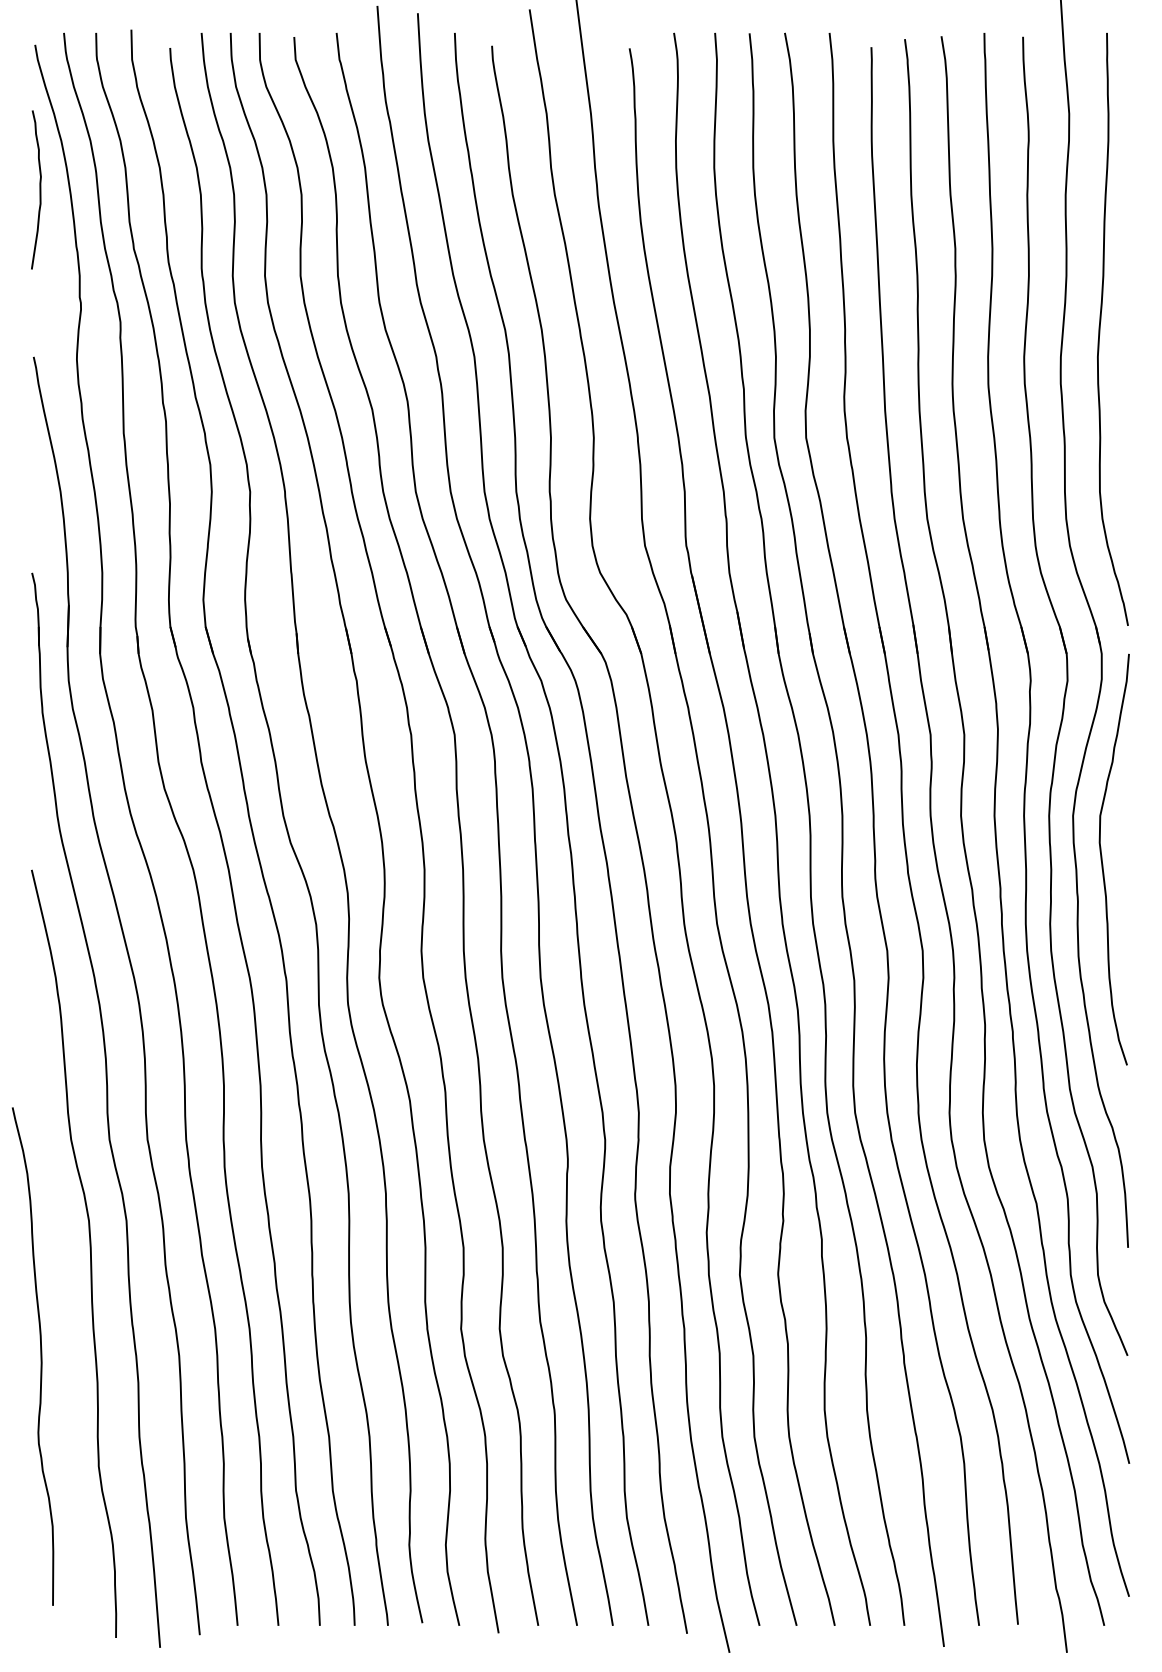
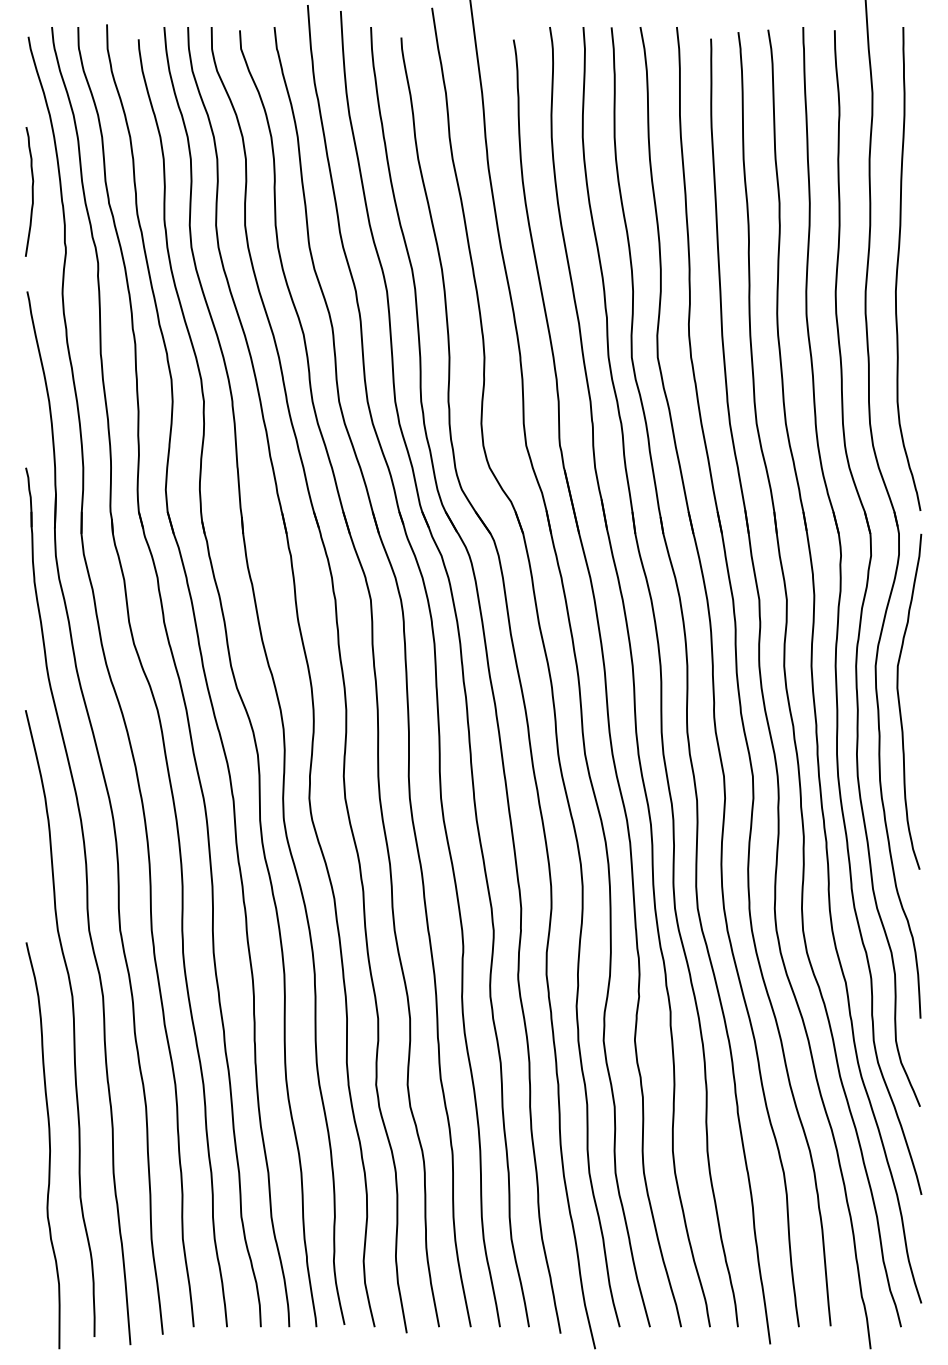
curve: (39, 189) -> (32, 191), moved
curve: (40, 1356) -> (49, 1145), moved

